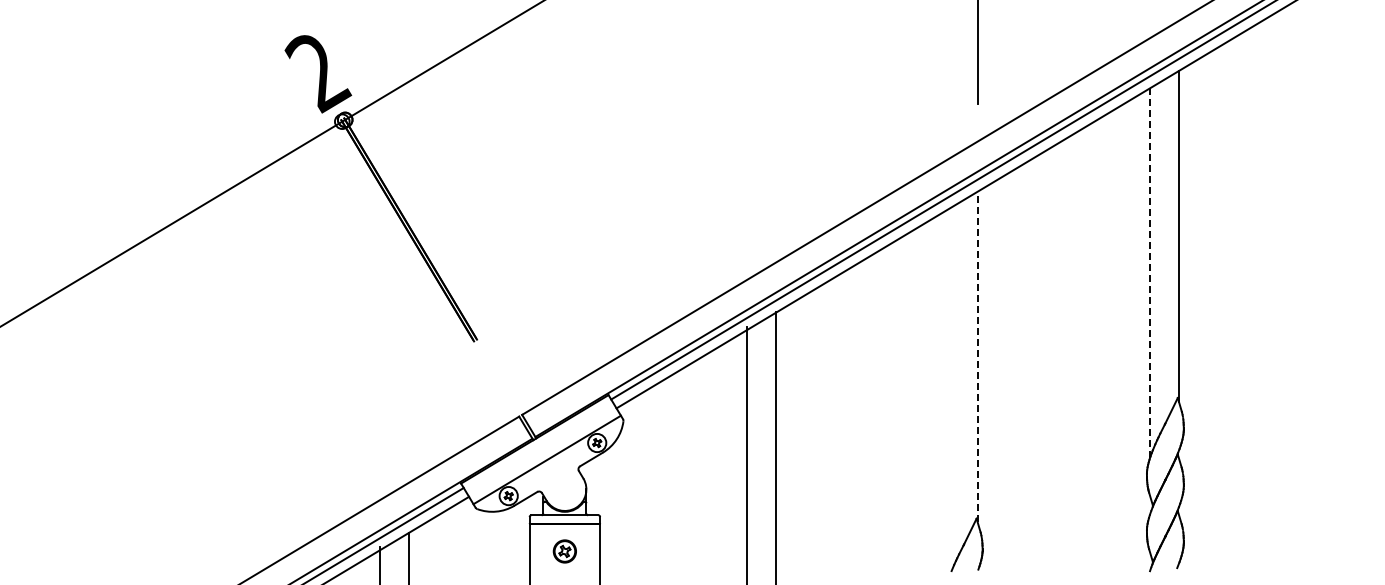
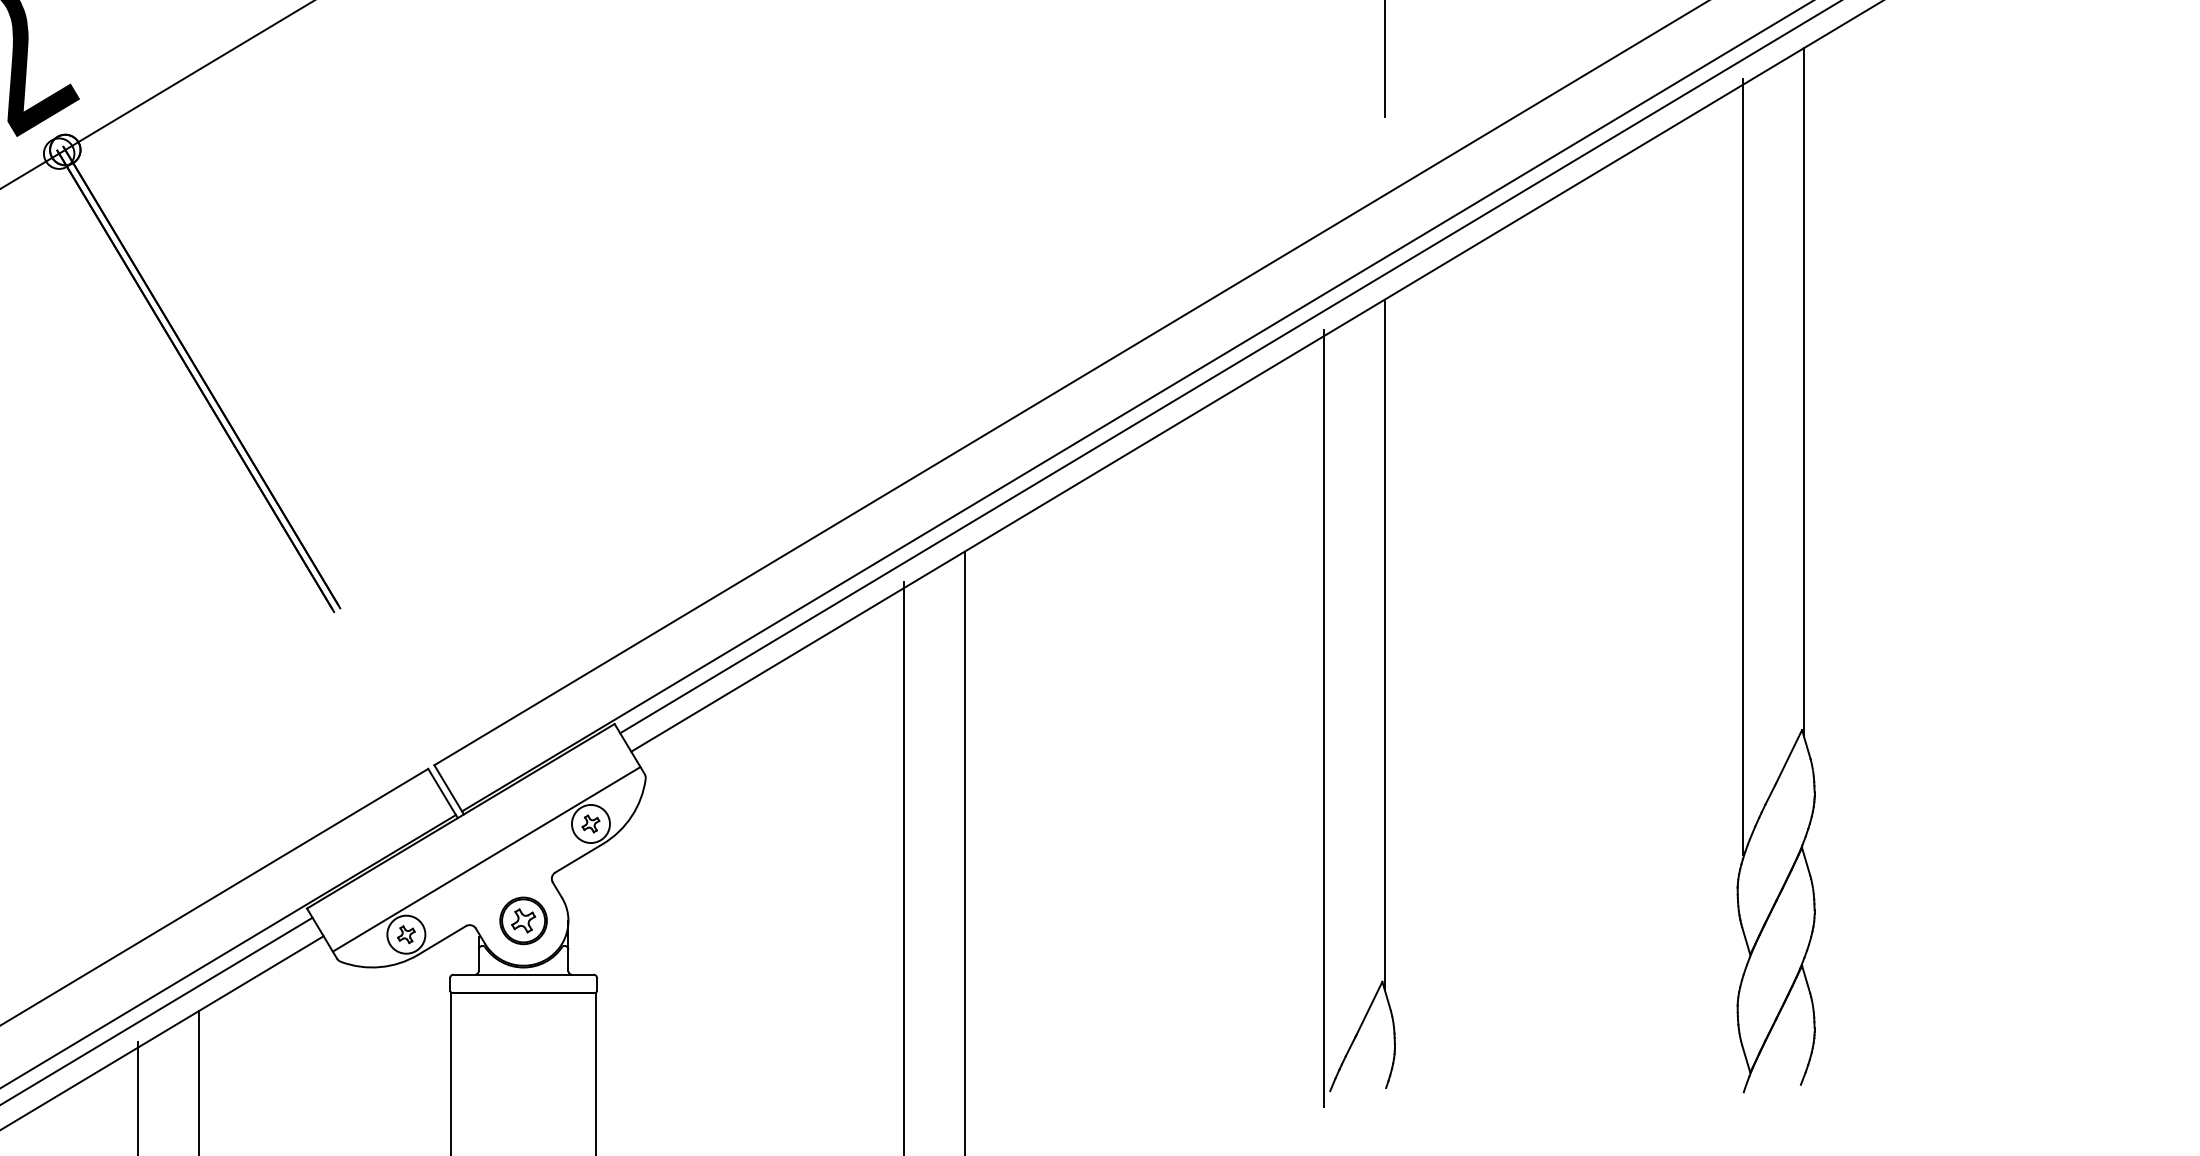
line: (1149, 271) -> (1743, 466), dashed -> solid
line: (977, 356) -> (1384, 643), dashed -> solid
line: (948, 392) -> (1323, 718), added
part: (564, 551) -> (522, 920), moved

